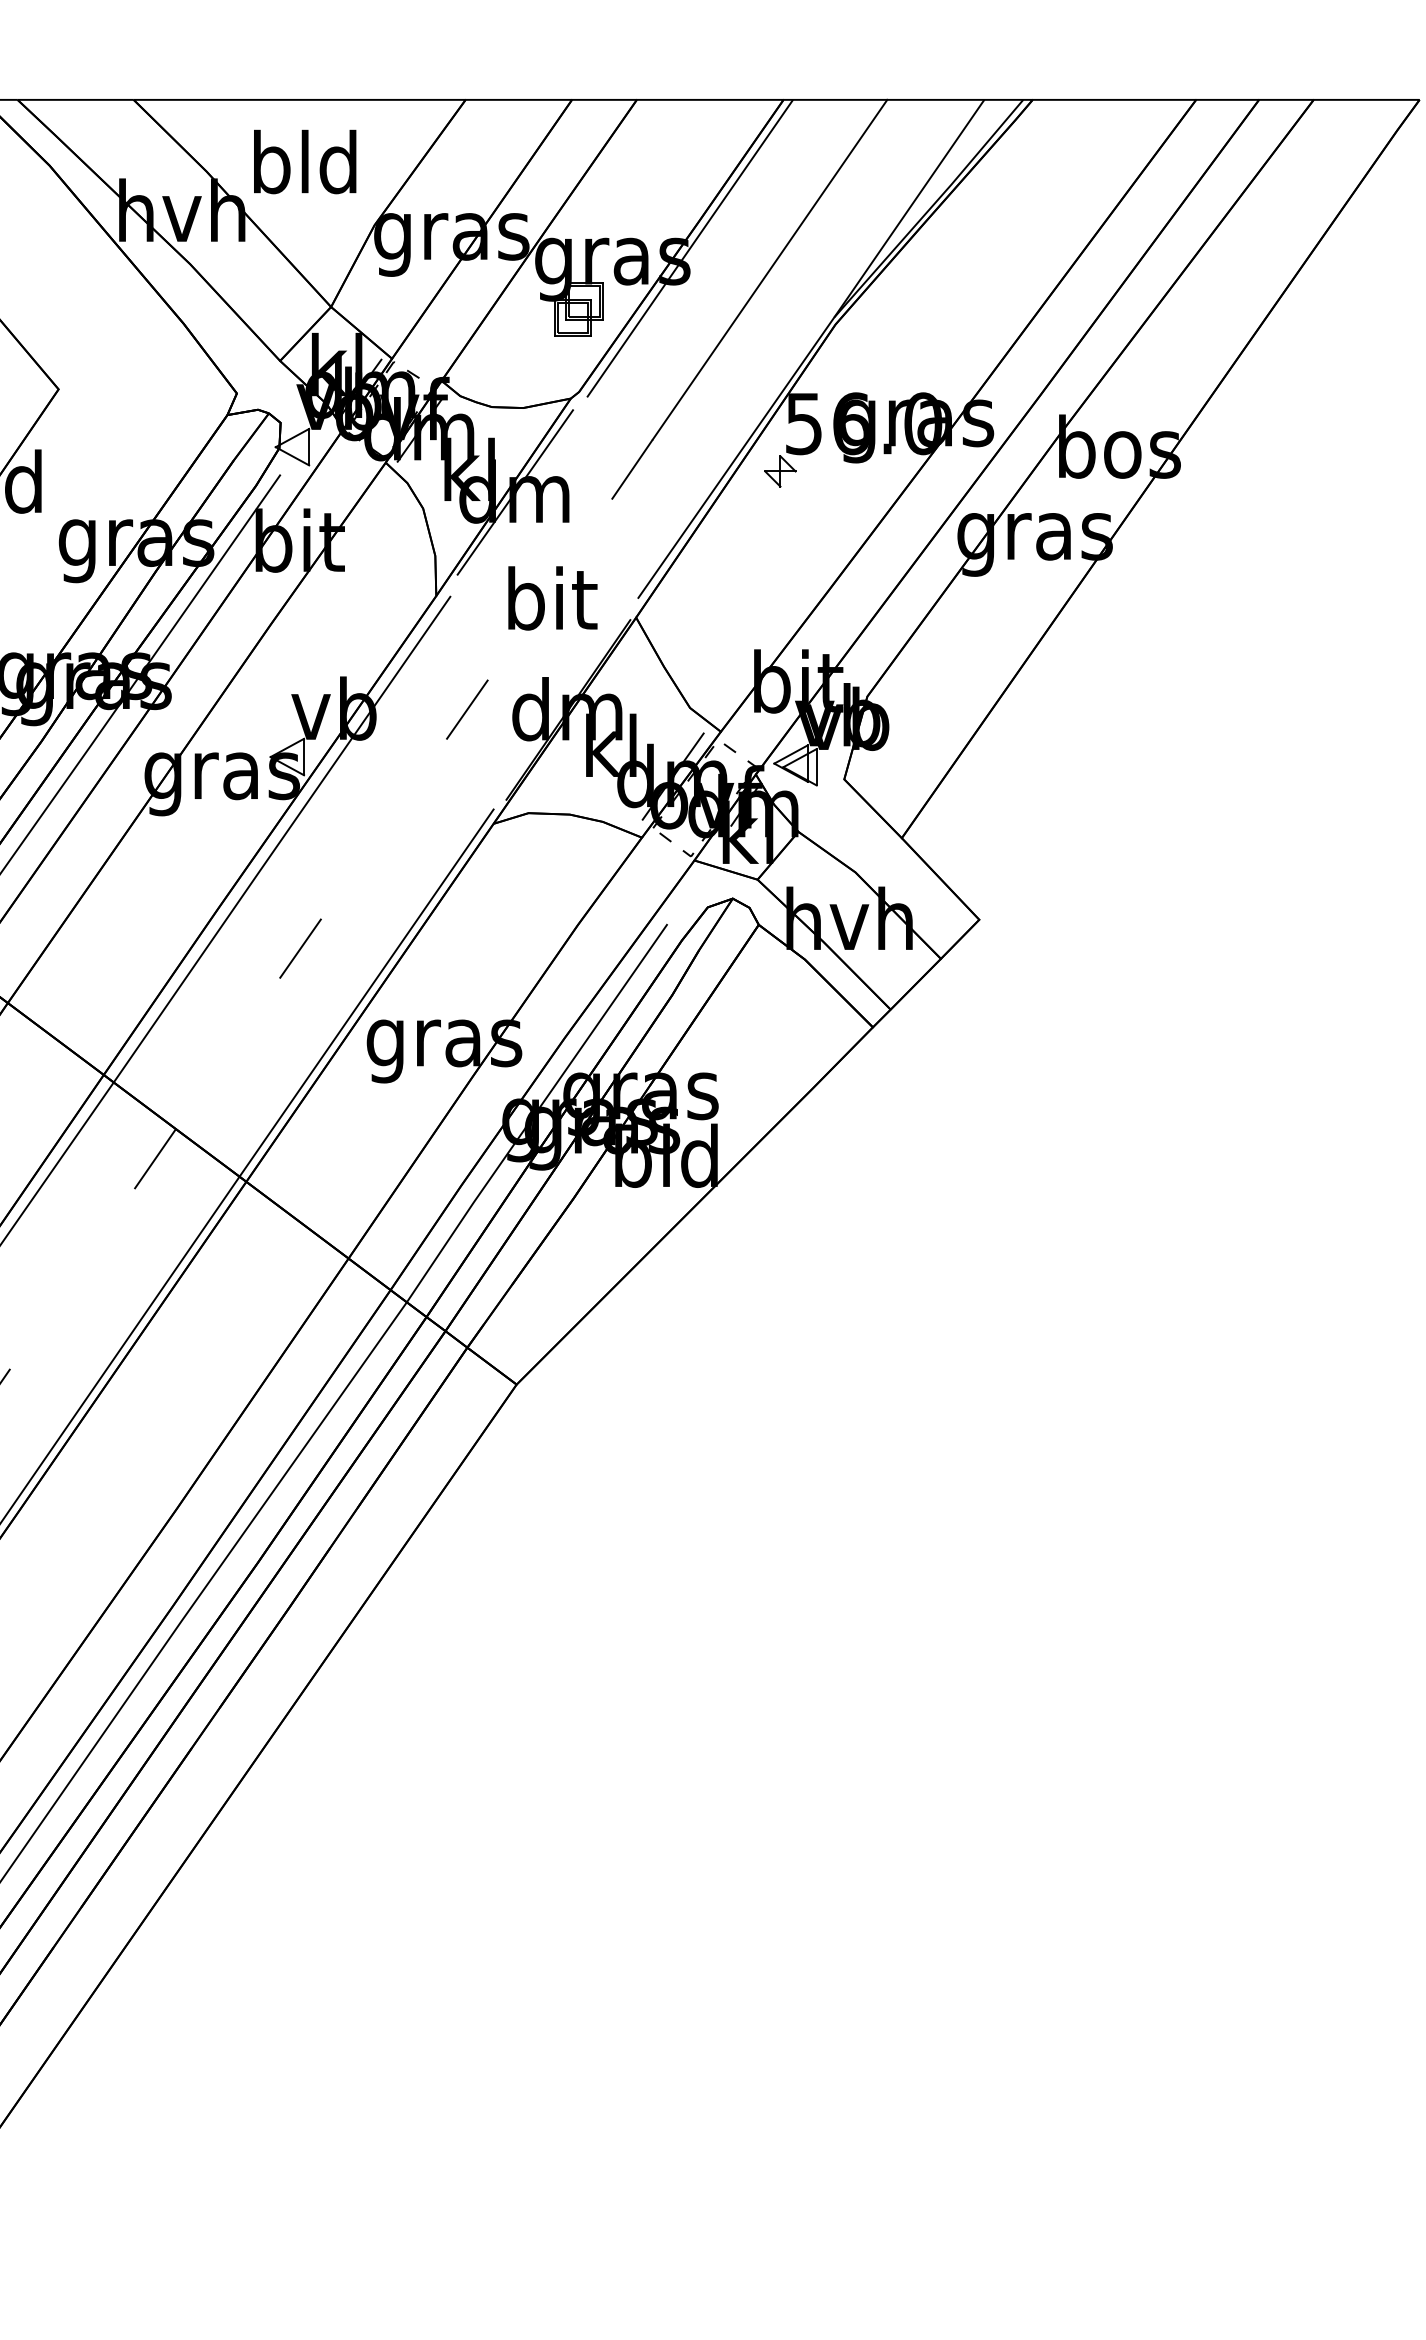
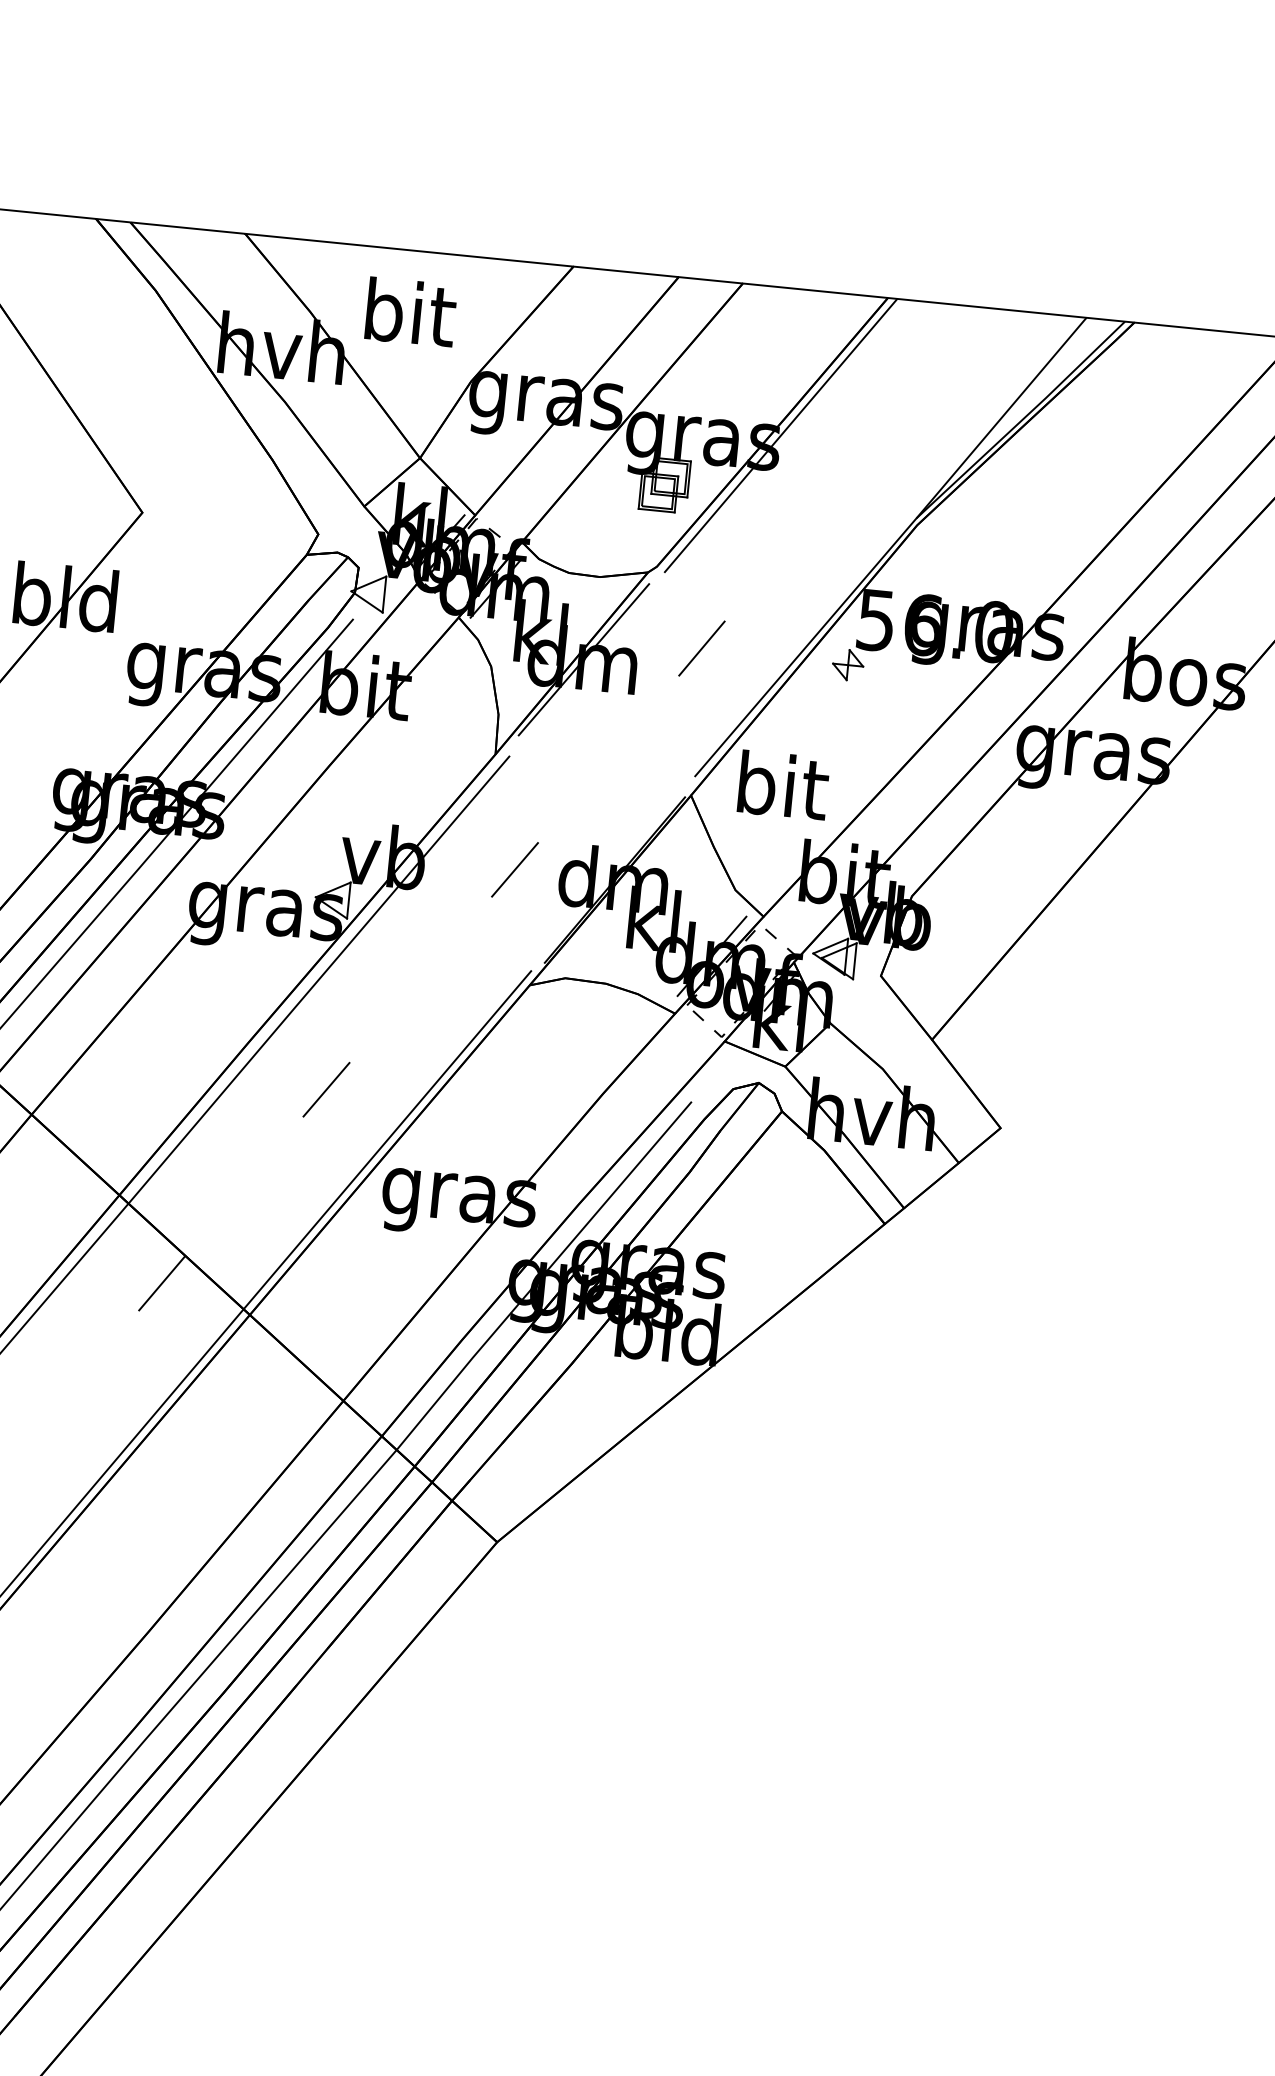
text: (305, 161) -> (409, 311), bld -> bit
line: (769, 269) -> (857, 464), removed
text: (552, 598) -> (783, 785), moved

